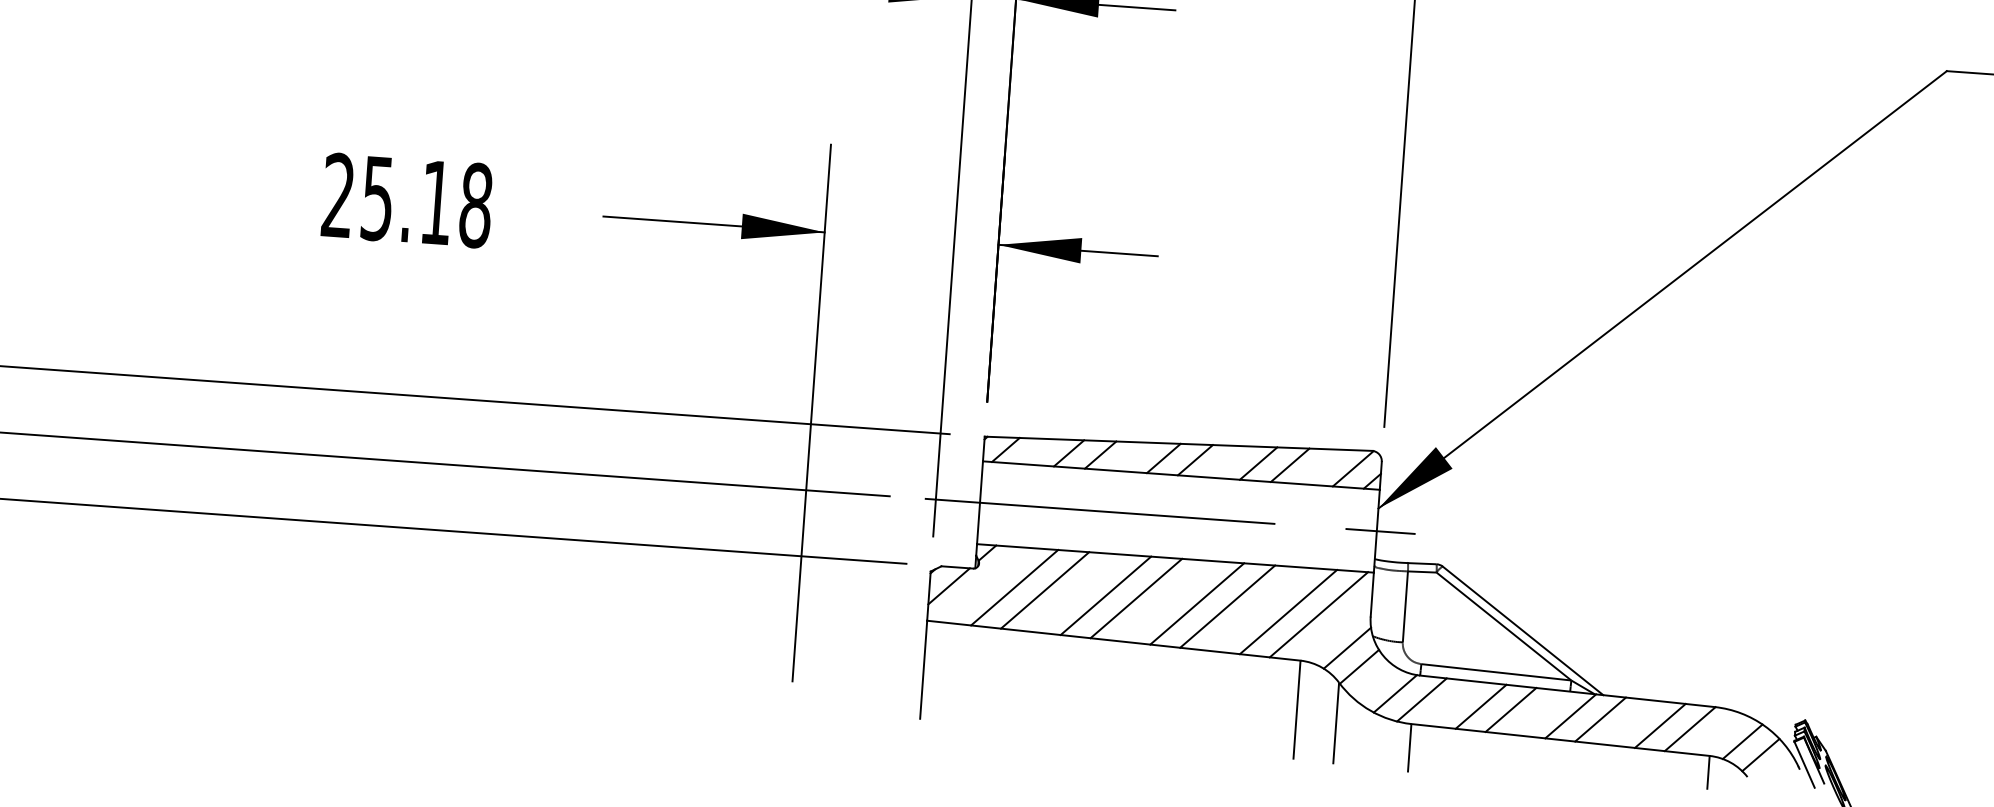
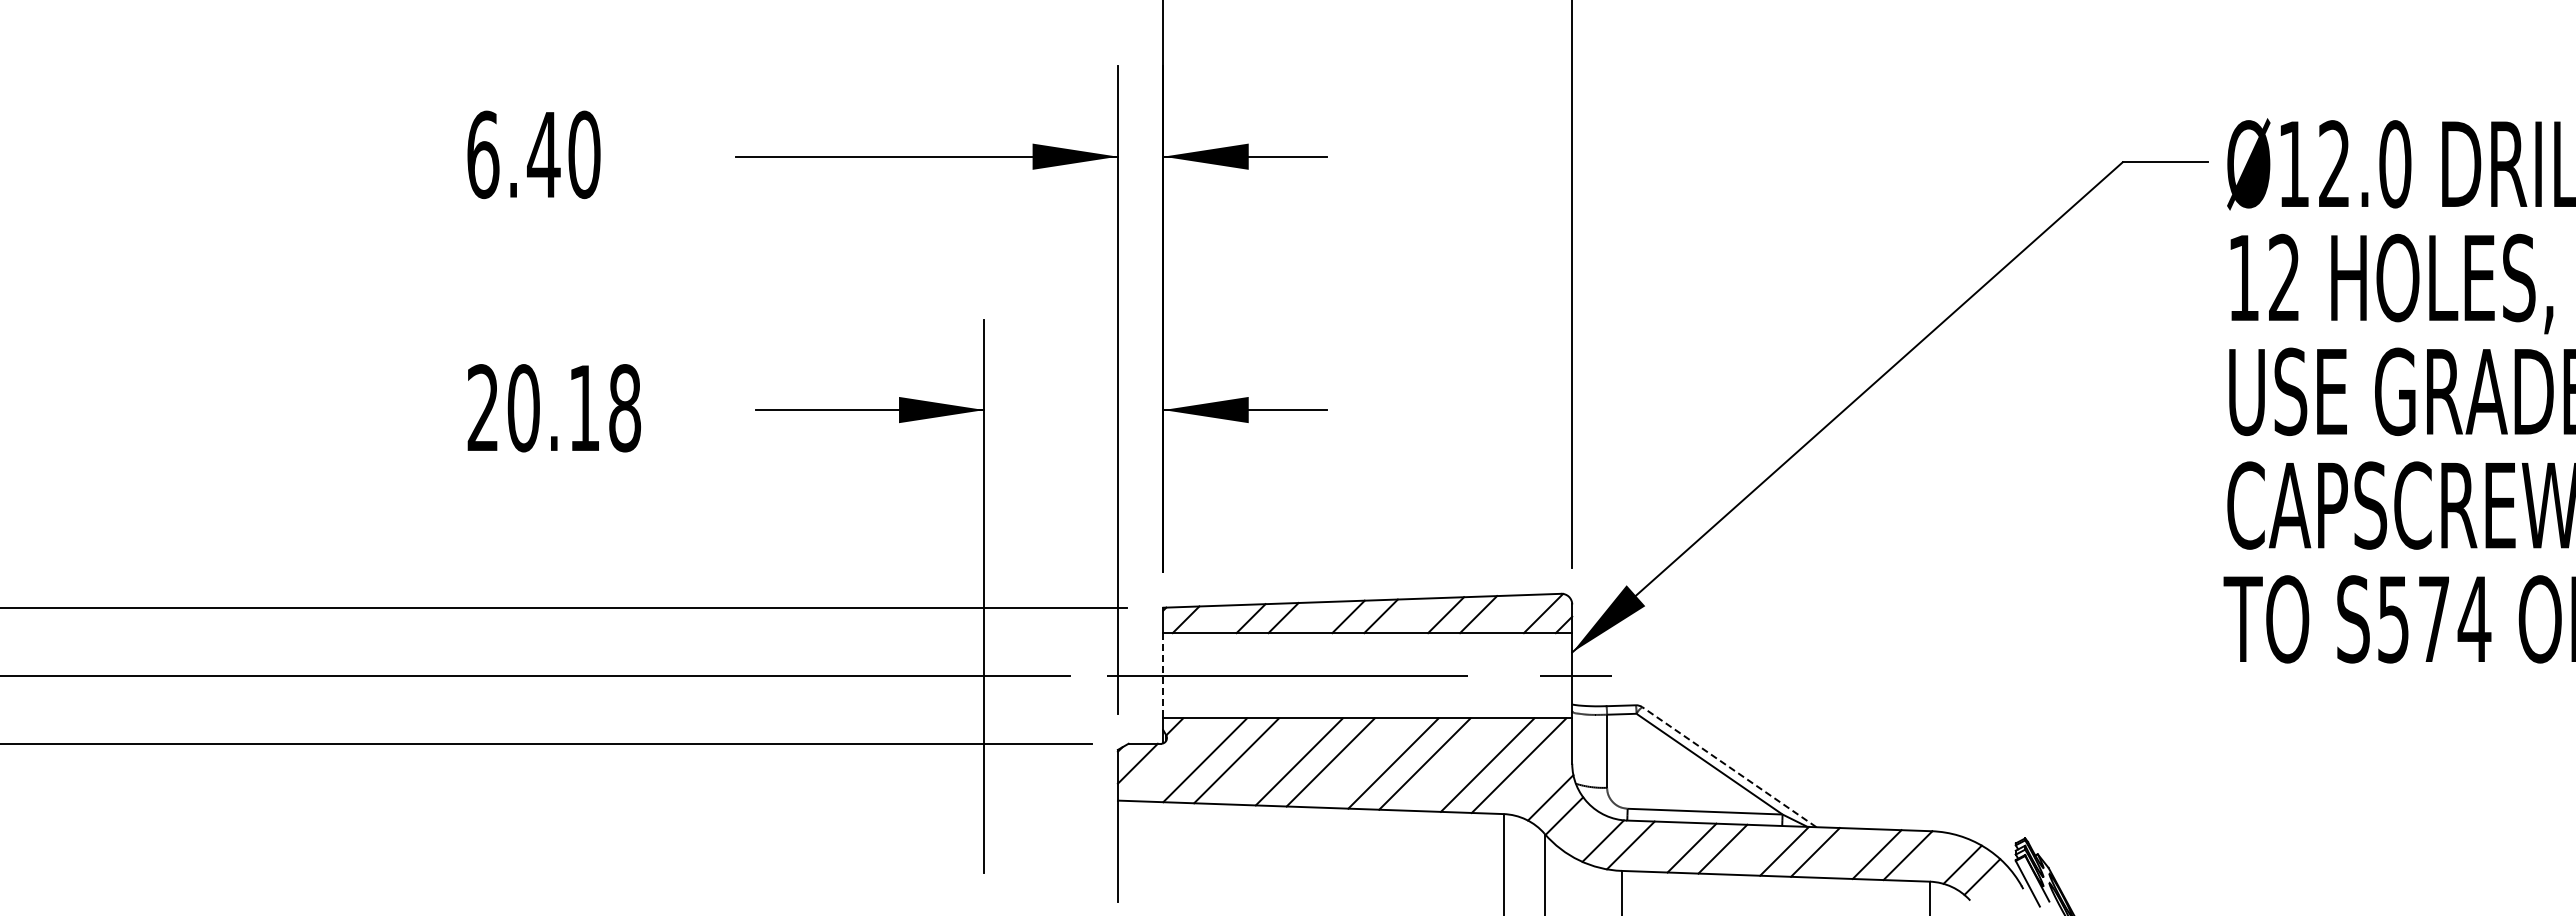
text: (377, 198) -> (523, 408), 25.18 -> 20.18
line: (980, 502) -> (1163, 675), solid -> dashed
line: (1523, 631) -> (1729, 767), solid -> dashed

